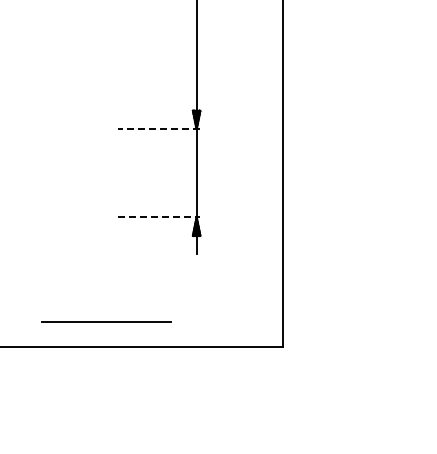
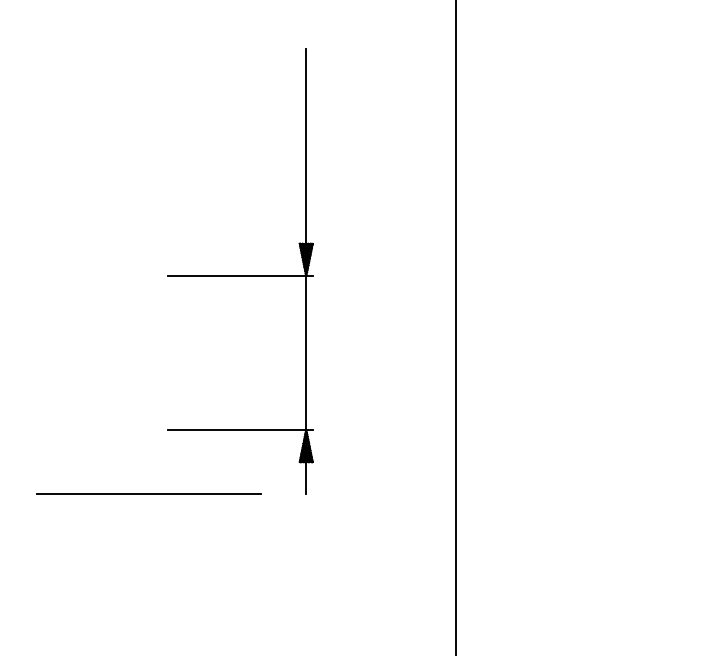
line: (158, 129) -> (239, 276), dashed -> solid
line: (159, 217) -> (241, 430), dashed -> solid
line: (106, 321) -> (149, 492), moved

